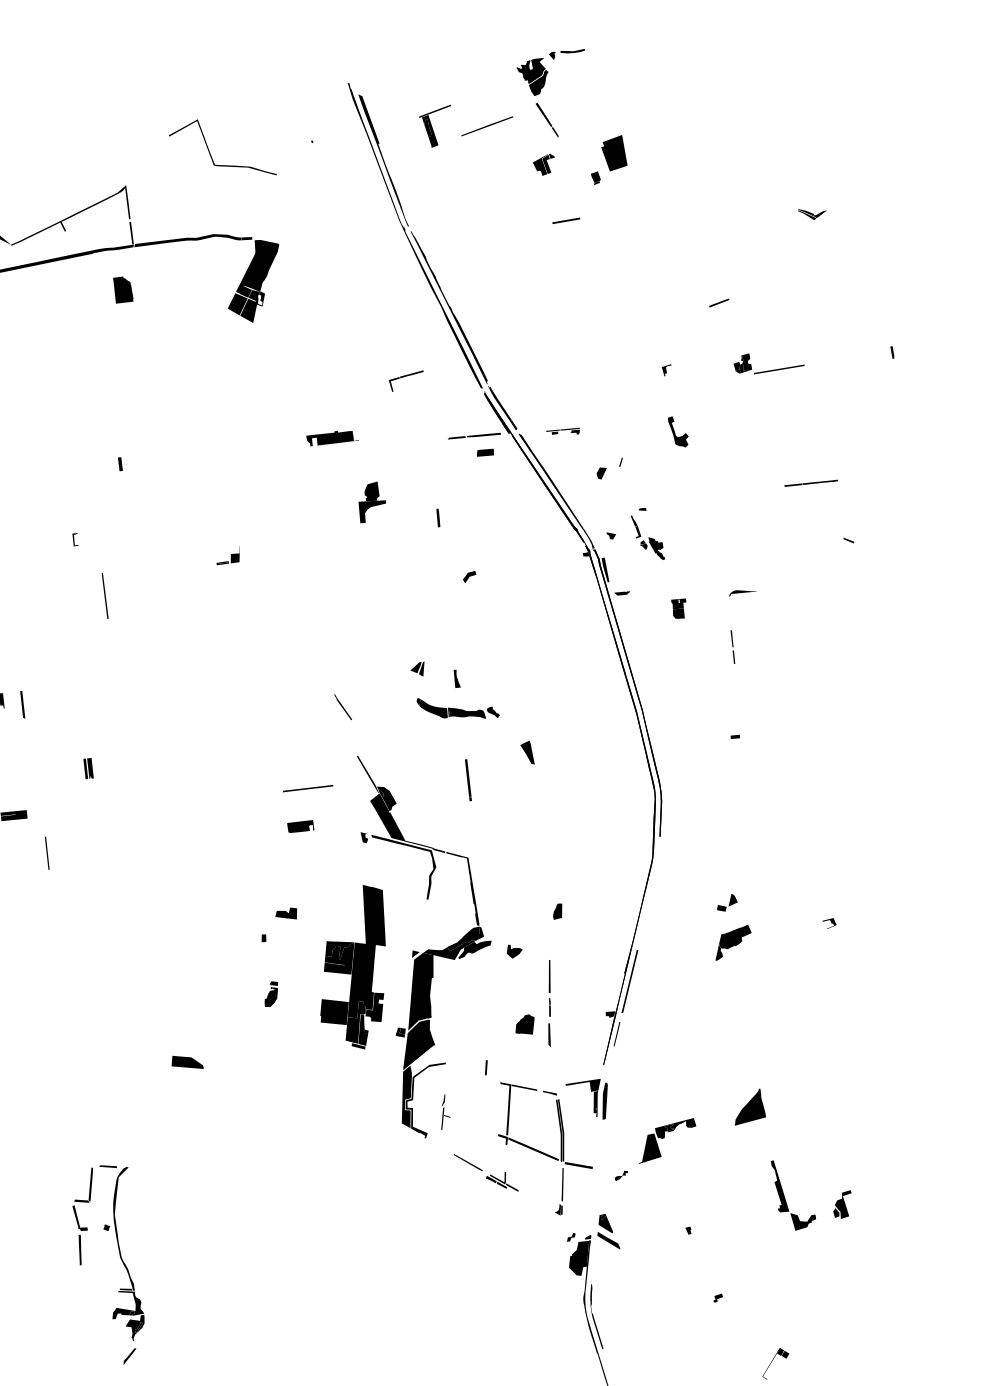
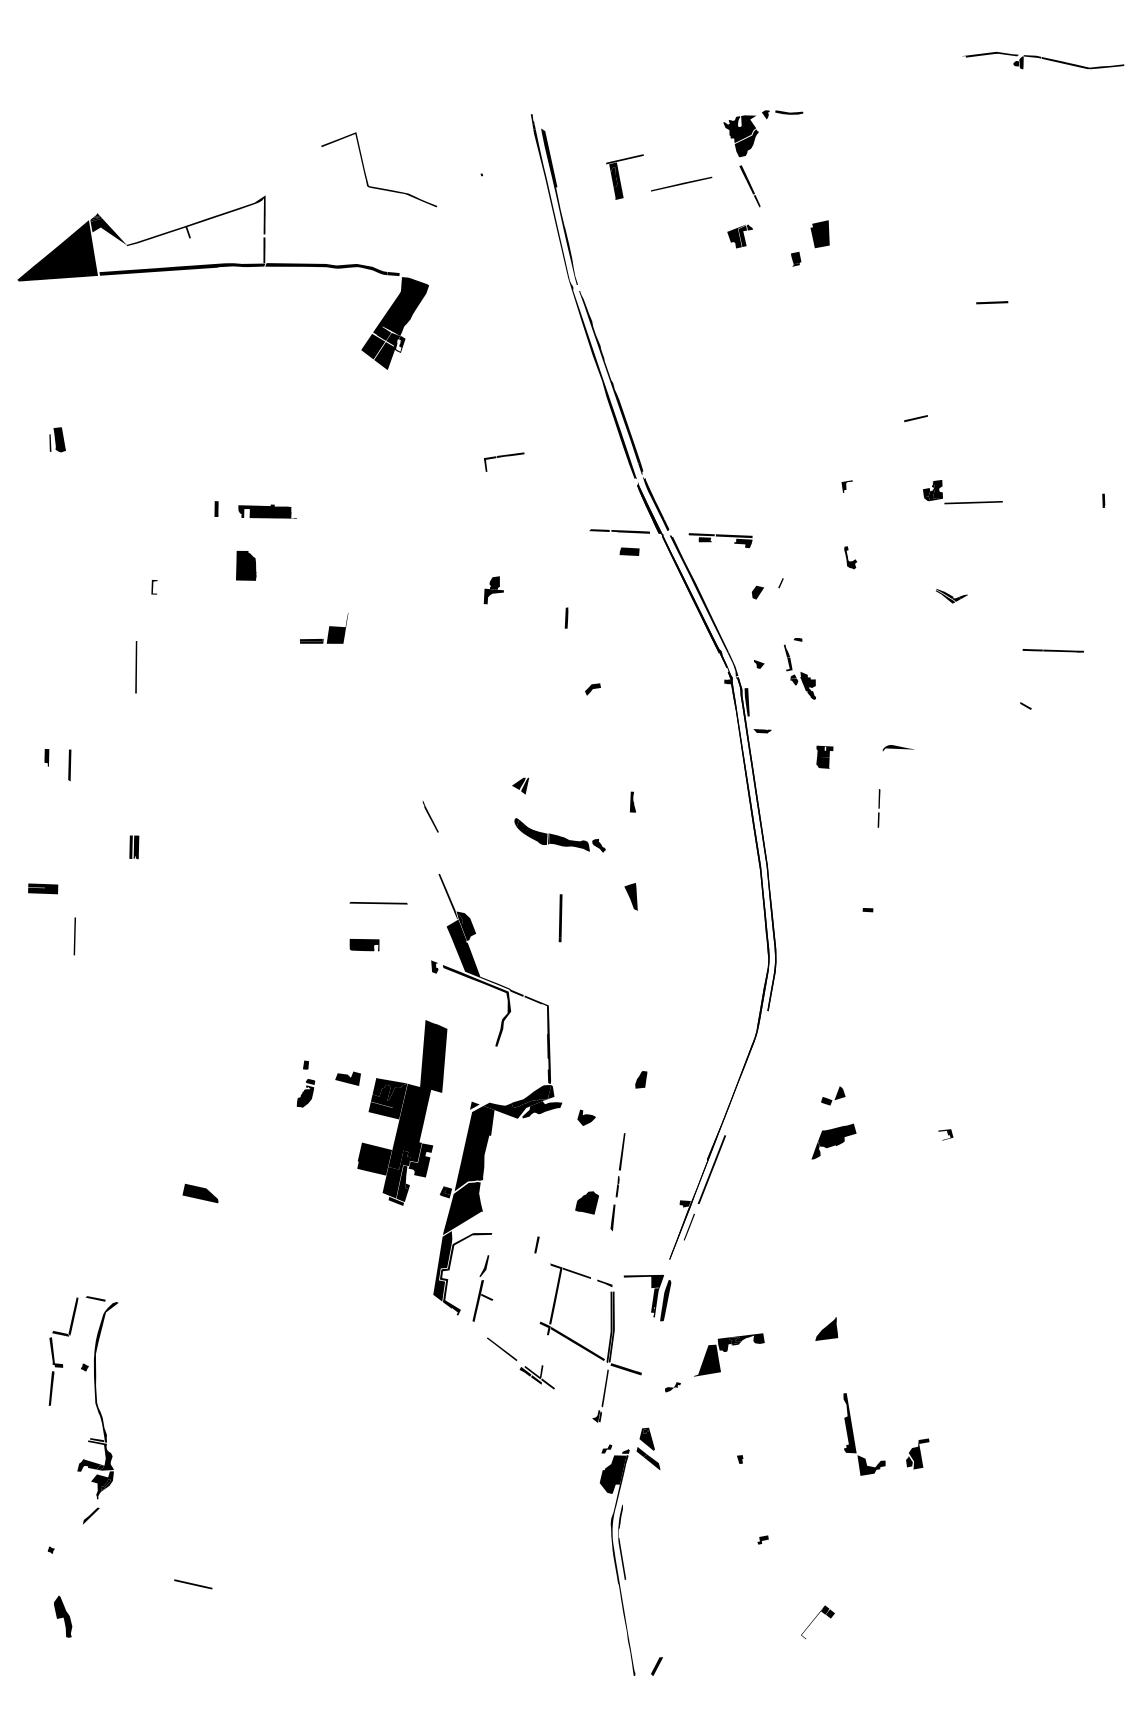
part: (613, 153) -> (819, 234), size x0.71
part: (812, 214) -> (951, 596), moved
line: (566, 220) -> (992, 302), moved
part: (123, 289) -> (246, 565), moved
part: (407, 380) -> (504, 461), moved
part: (678, 431) -> (850, 557), size x0.62
part: (563, 432) -> (720, 540), size x1.67
part: (332, 437) -> (267, 511), moved
line: (810, 483) -> (1052, 650), moved
part: (371, 502) -> (493, 590), size x0.62
part: (228, 555) -> (324, 628), size x1.67
line: (105, 596) -> (136, 667), moved
part: (456, 678) -> (632, 801), moved
part: (285, 914) -> (347, 1078), moved
part: (271, 994) -> (305, 1093), moved
part: (748, 1106) -> (826, 1328), size x0.62
part: (443, 1112) -> (482, 1288), size x1.67

